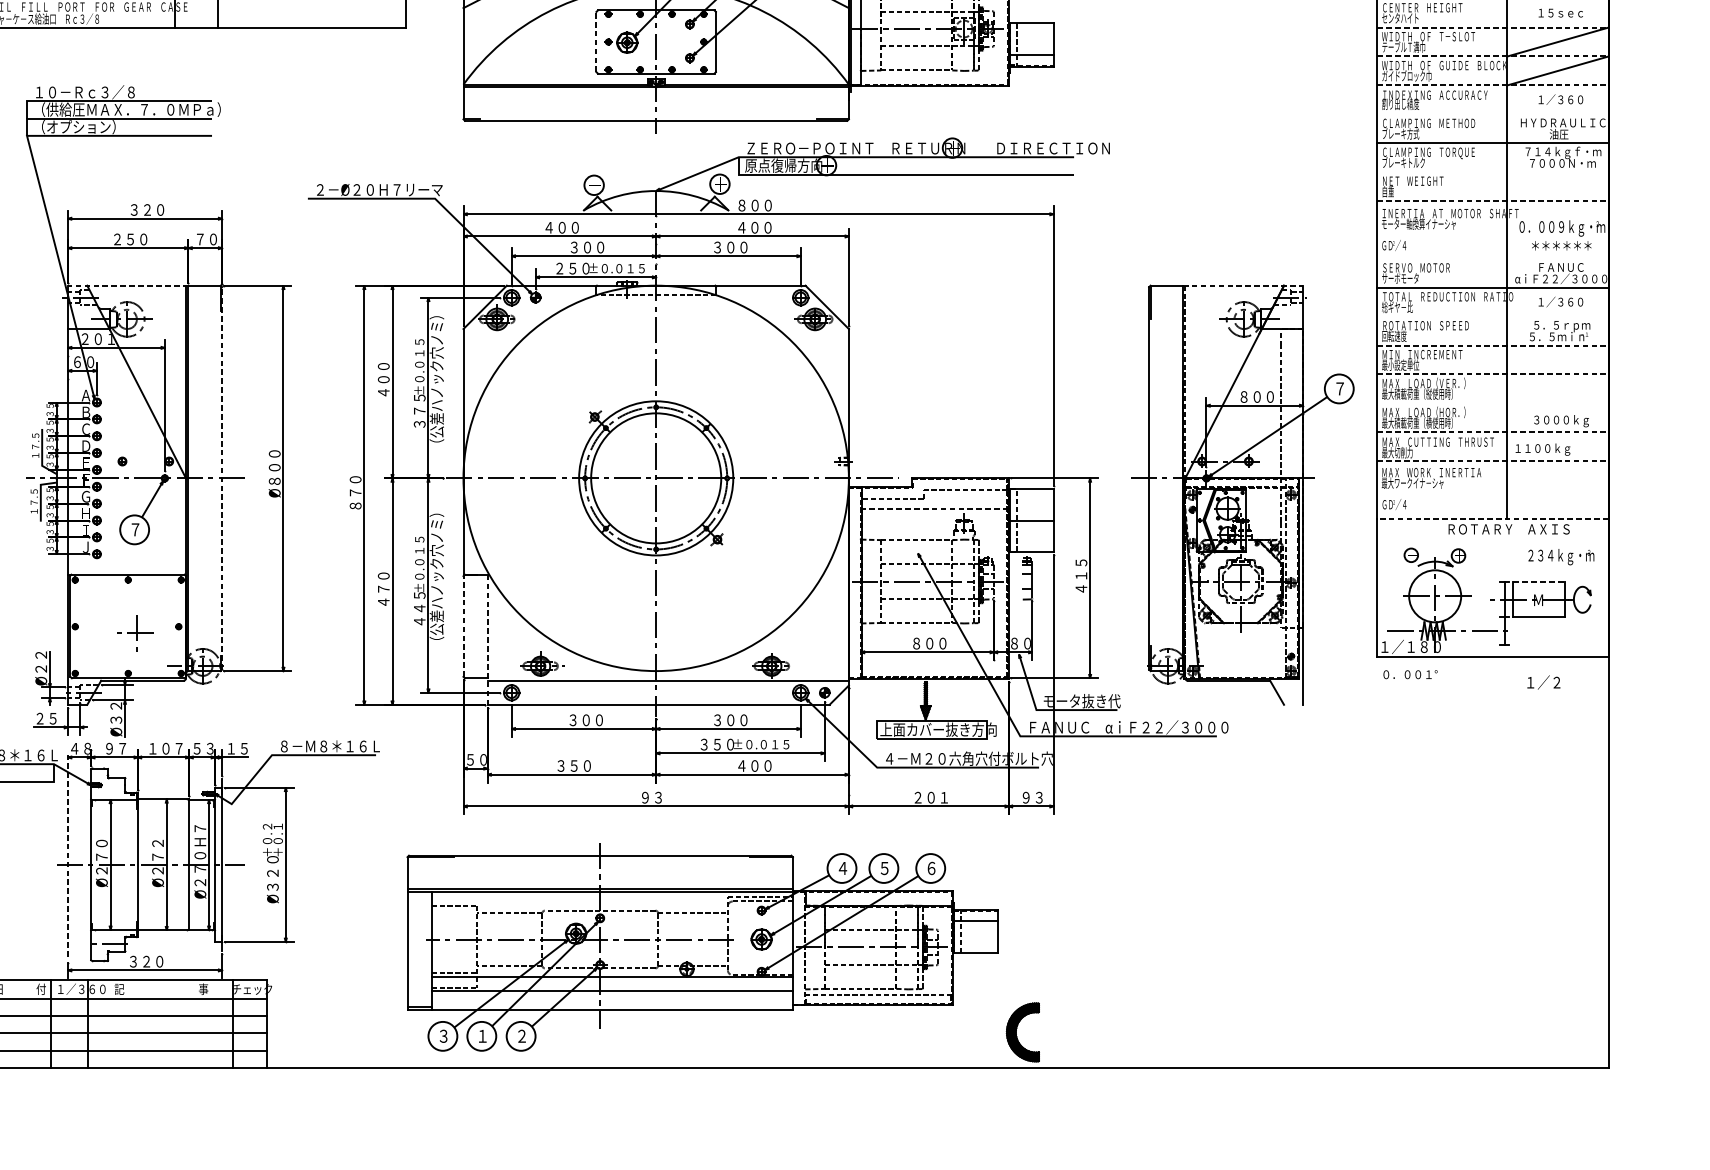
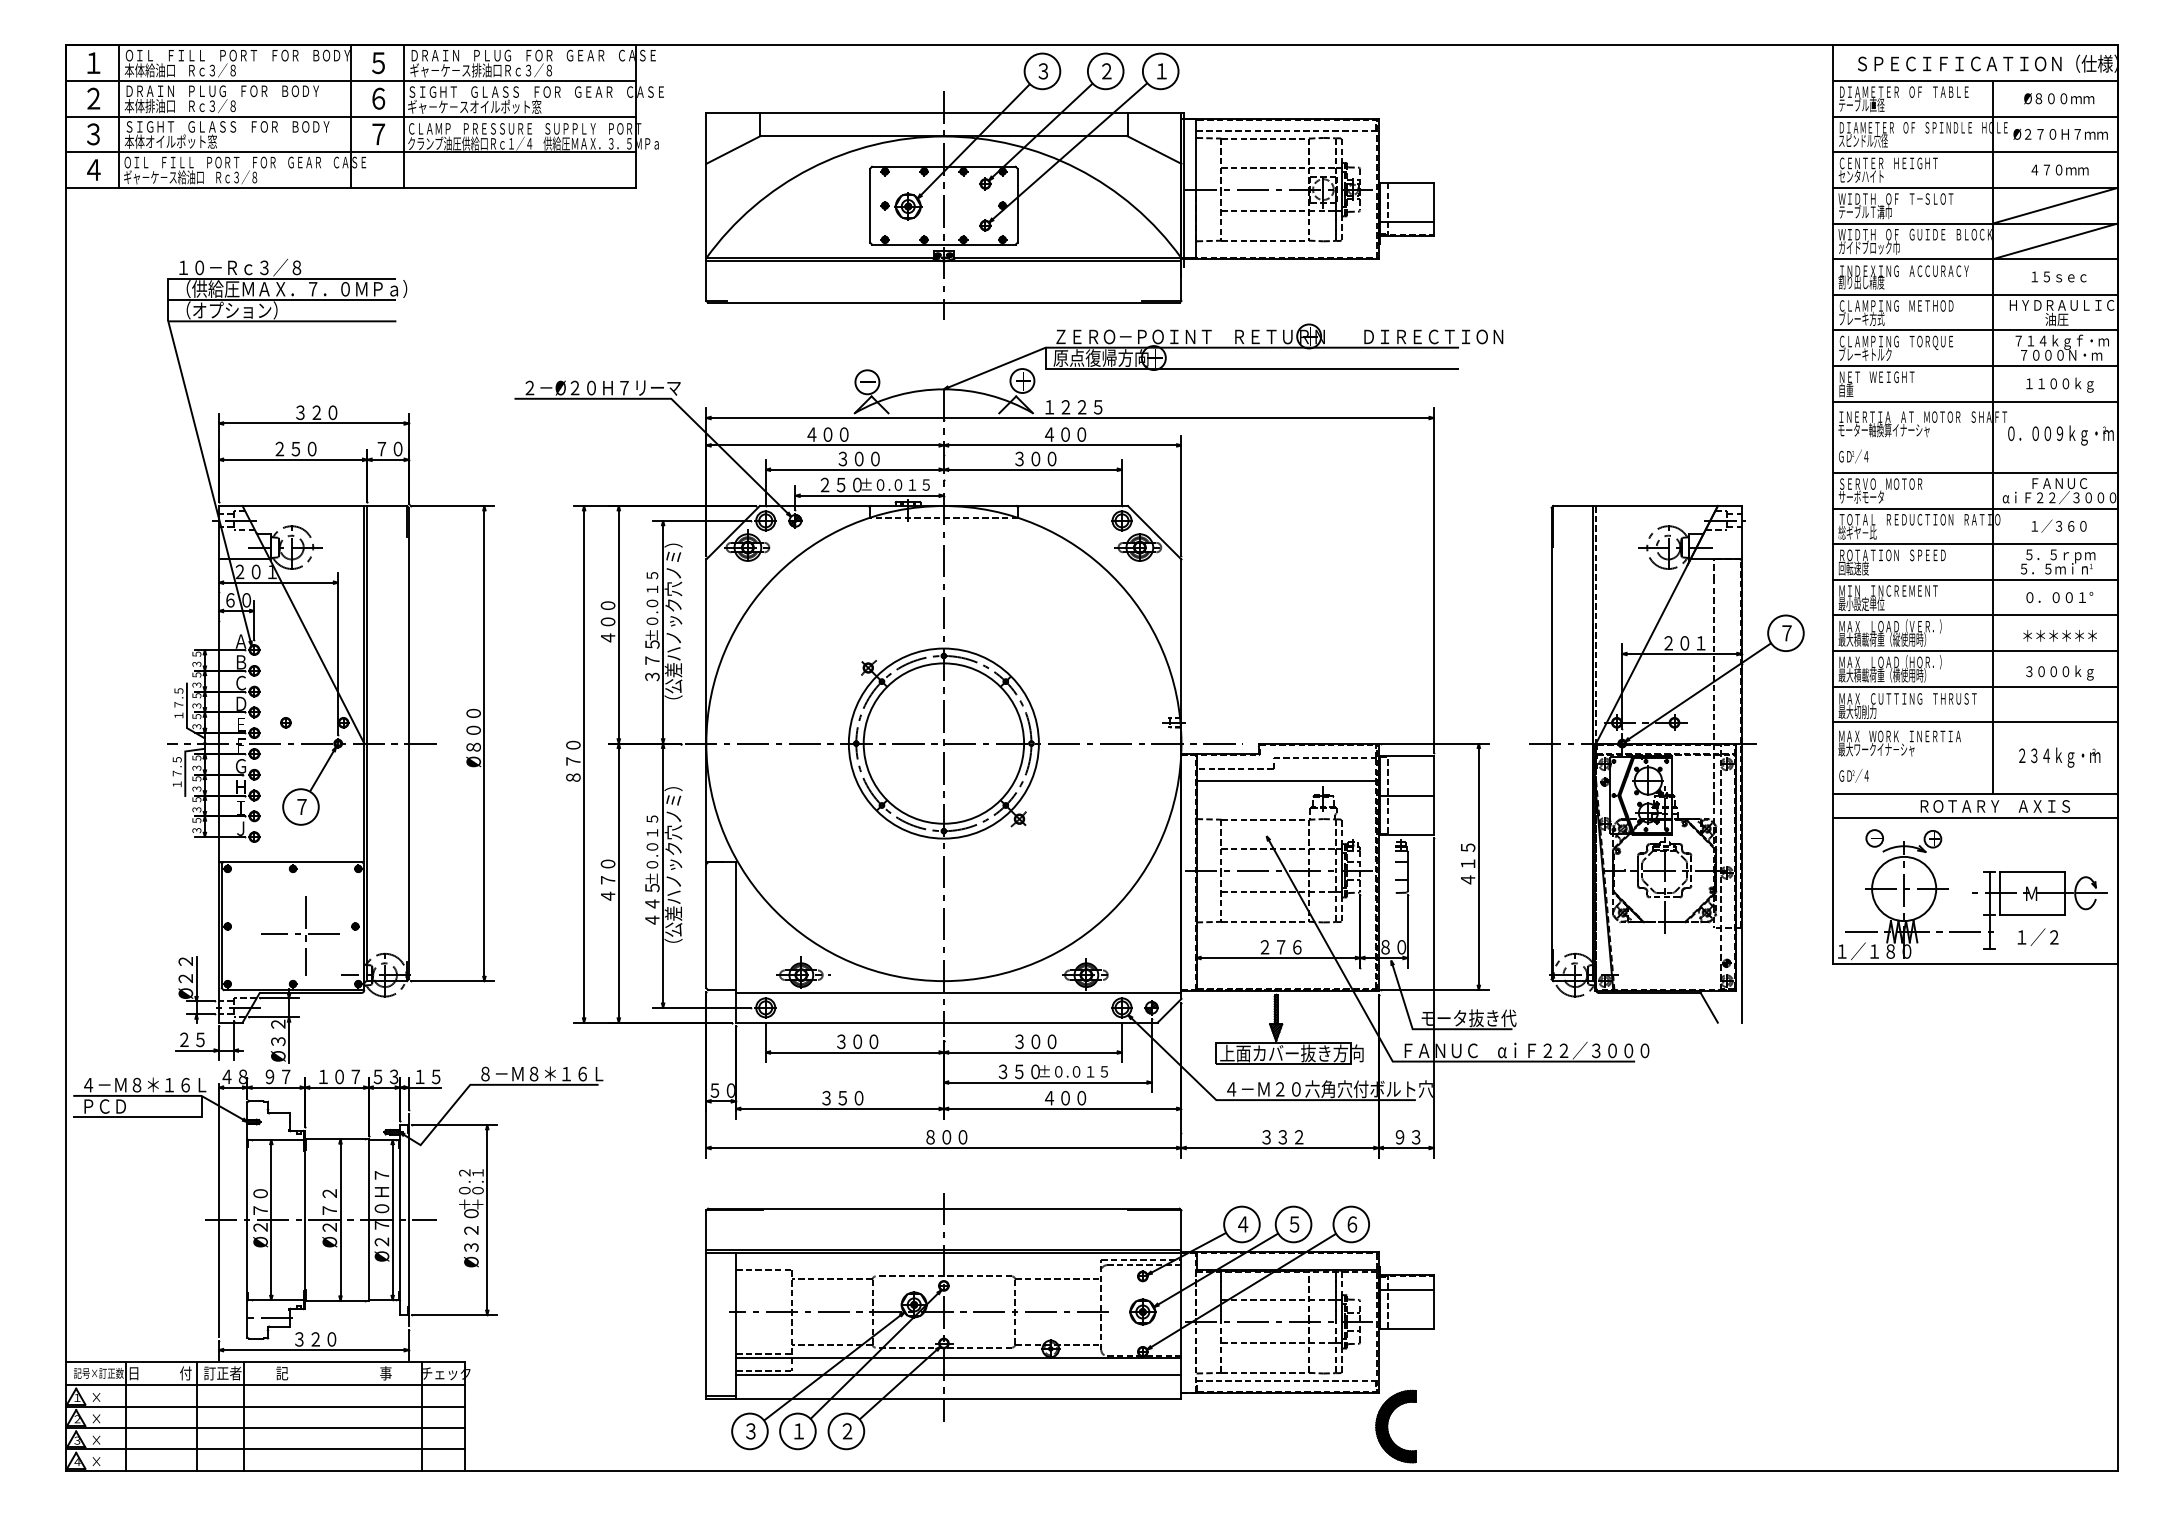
text: (1561, 12) -> (2059, 169), １５ｓｅｃ -> ４７０ｍｍ
line: (1493, 27) -> (1975, 187), dashed -> solid
line: (596, 41) -> (870, 205), dashed -> solid
line: (1493, 56) -> (1975, 223), dashed -> solid
line: (1493, 85) -> (1975, 259), dashed -> solid
text: (1564, 99) -> (2063, 276), １／３６０ -> １５ｓｅｃ
line: (1492, 114) -> (1974, 294), added
line: (1492, 172) -> (1974, 366), added
line: (1493, 200) -> (1975, 401), dashed -> solid
text: (761, 205) -> (1073, 407), ８００ -> １２２５
text: (1561, 245) -> (2059, 635), moved
line: (1492, 258) -> (1974, 472), added
line: (127, 286) -> (292, 506), dashed -> solid
line: (1243, 286) -> (1667, 506), dashed -> solid
line: (1492, 316) -> (1974, 544), added
line: (1493, 345) -> (1975, 579), dashed -> solid
line: (1493, 374) -> (1975, 615), dashed -> solid
text: (1256, 397) -> (1684, 643), ８００ -> ２０１
line: (1492, 403) -> (1974, 651), added
line: (1493, 432) -> (1975, 686), dashed -> solid
text: (1542, 449) -> (2059, 384), moved
line: (1493, 461) -> (1975, 722), dashed -> solid
line: (221, 478) -> (408, 743), dashed -> solid
line: (934, 508) -> (1286, 780), dashed -> solid
line: (1493, 518) -> (1975, 793), dashed -> solid
line: (1492, 539) -> (1974, 818), added
text: (1561, 557) -> (2059, 757), moved
line: (1539, 582) -> (2032, 871), dashed -> solid
line: (1587, 599) -> (2092, 893), added
line: (463, 625) -> (706, 925), dashed -> solid
part: (134, 634) -> (300, 935), size x1.67
line: (487, 640) -> (736, 943), dashed -> solid
text: (929, 643) -> (1280, 947), ８００ -> ２７６
text: (1410, 674) -> (2059, 597), moved
text: (1543, 681) -> (2037, 936), moved
text: (658, 797) -> (946, 1137), ９３ -> ８００
text: (930, 797) -> (1282, 1137), ２０１ -> ３３２
line: (67, 857) -> (218, 1210), dashed -> solid
part: (702, 947) -> (1069, 1321), moved
text: (80, 989) -> (234, 1373), １／３６０ -> 訂正者

